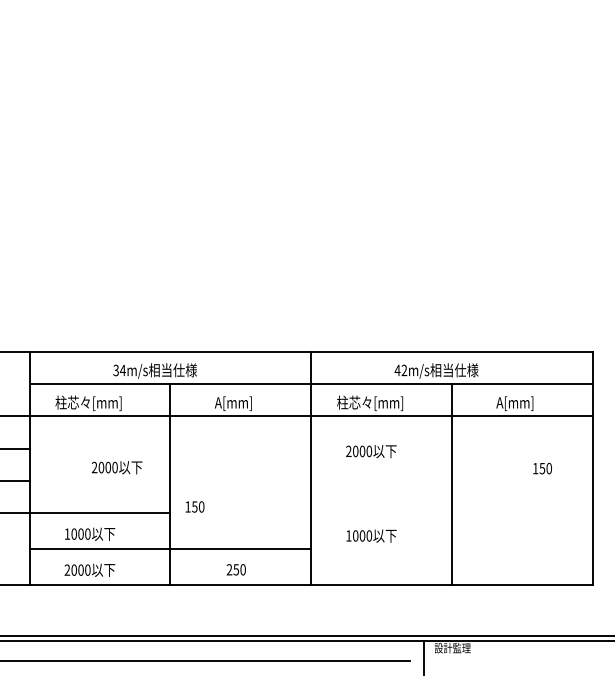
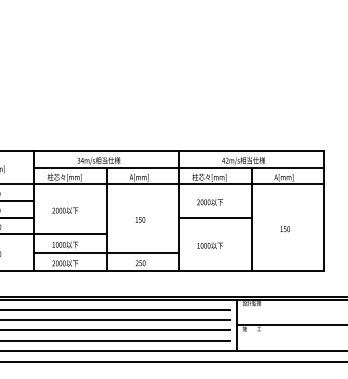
text: (117, 467) -> (65, 210), moved
text: (541, 469) -> (284, 229), moved
line: (381, 480) -> (215, 217), added
text: (195, 506) -> (140, 219), moved

